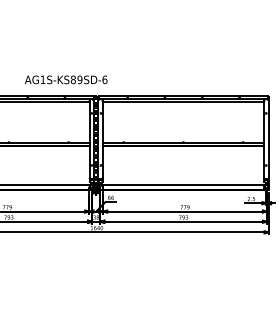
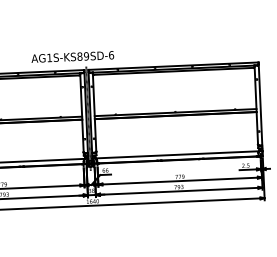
text: (66, 79) -> (73, 56), moved

